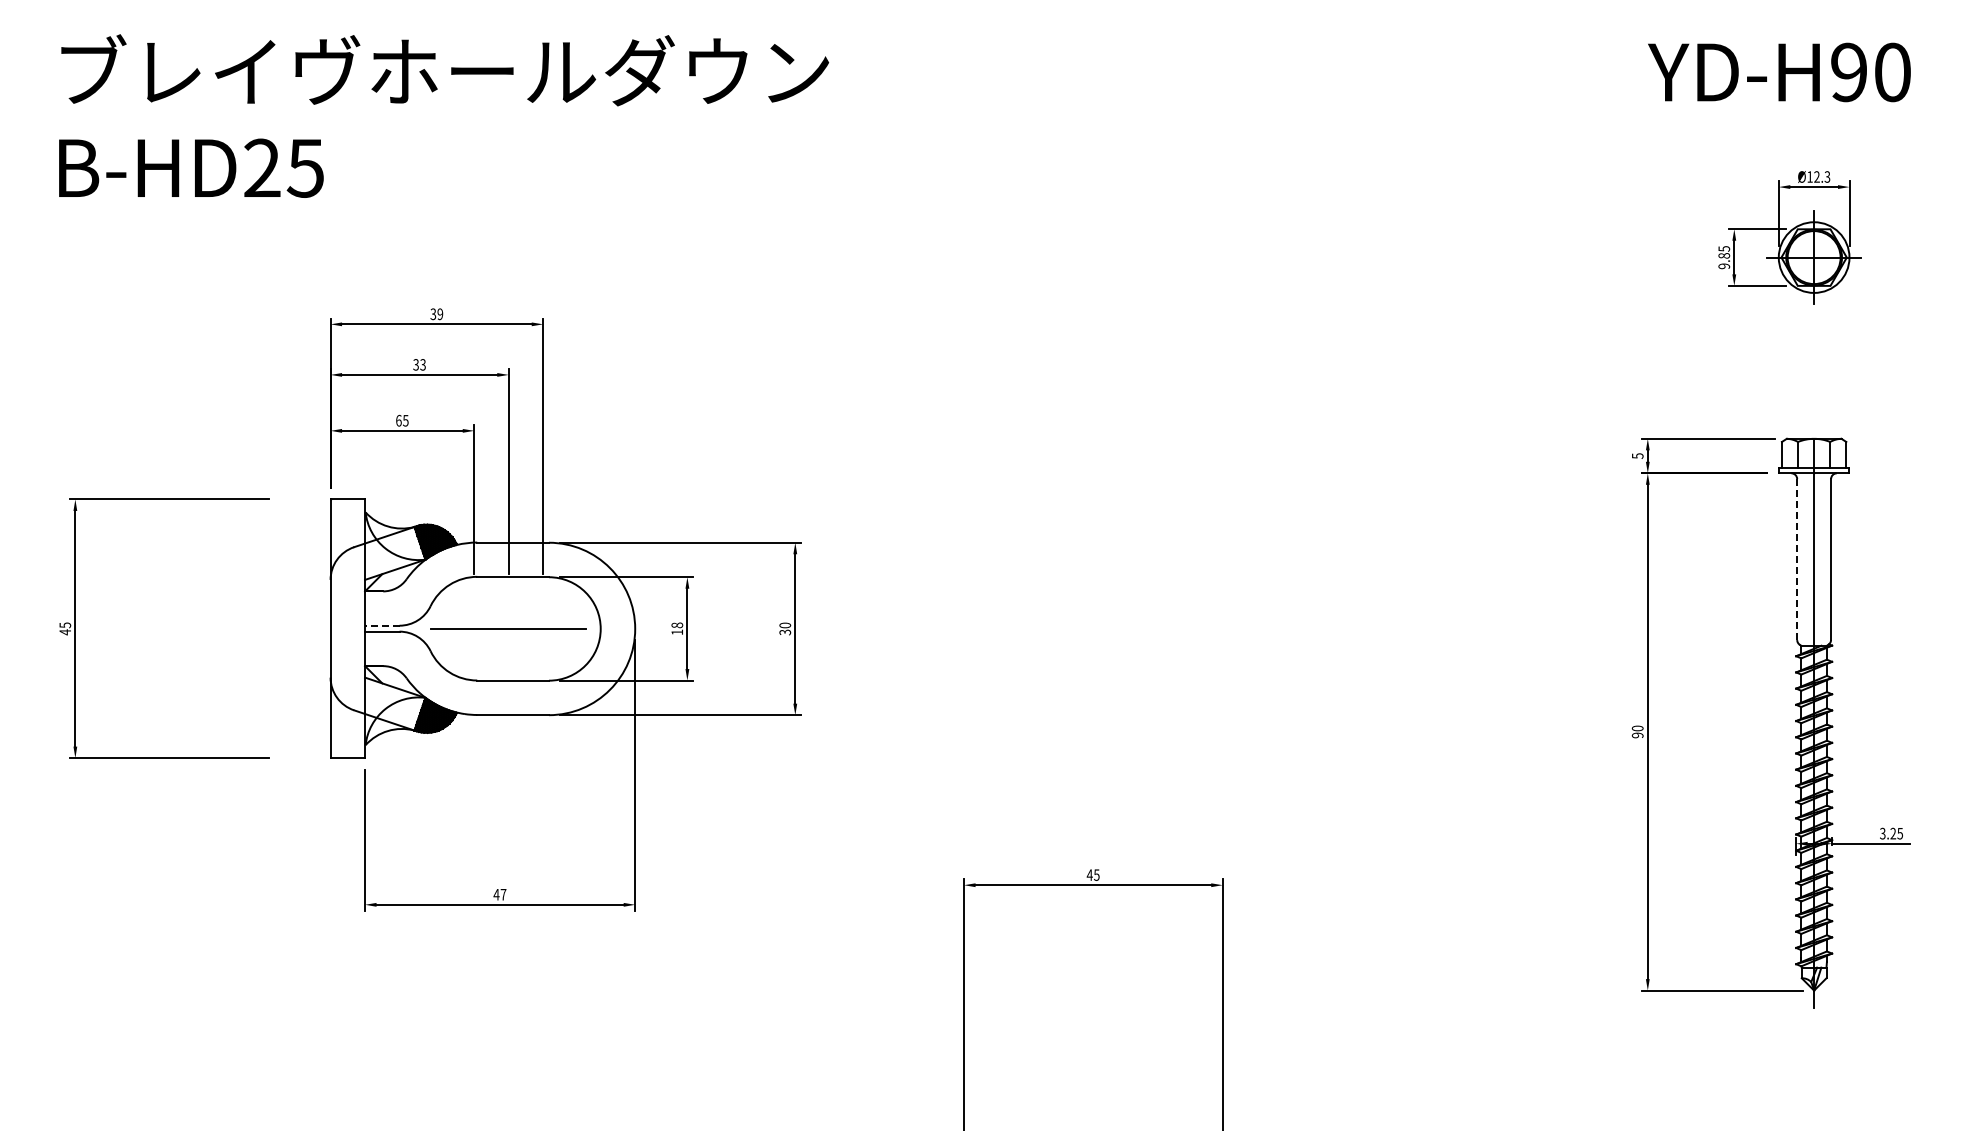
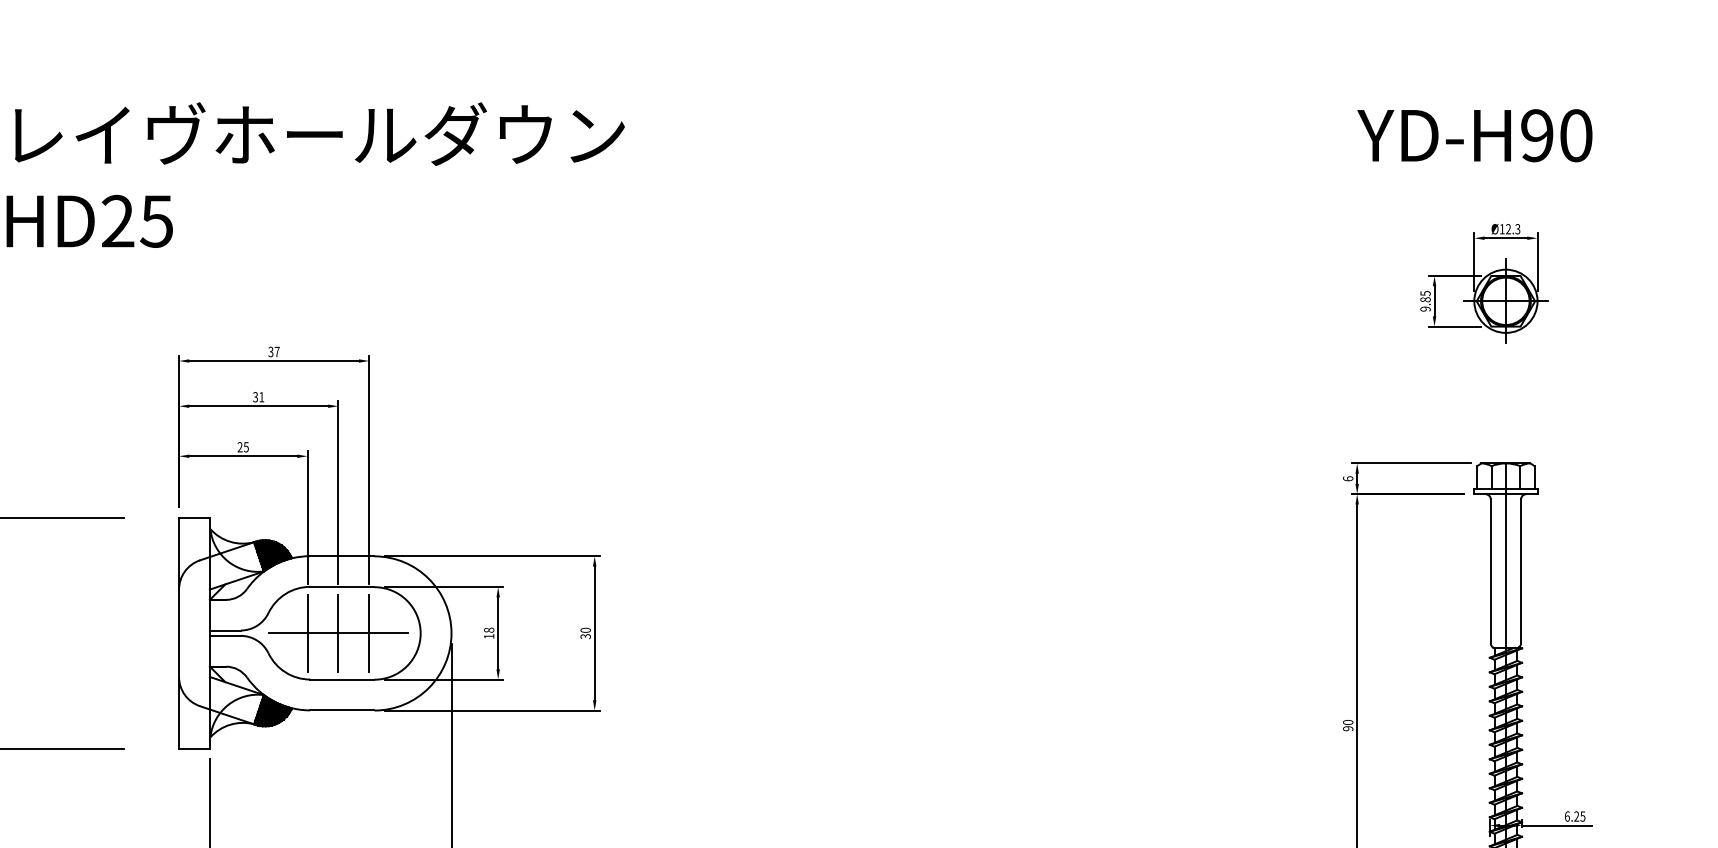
text: (440, 314) -> (277, 352), 39 -> 37
text: (422, 364) -> (261, 396), 33 -> 31
text: (398, 420) -> (239, 447), 65 -> 25
text: (1637, 455) -> (1347, 478), 5 -> 6
line: (1797, 559) -> (1491, 571), dashed -> solid
line: (381, 625) -> (224, 630), dashed -> solid
line: (474, 628) -> (307, 633), added
line: (508, 628) -> (338, 633), added
line: (543, 628) -> (369, 633), added
text: (1882, 833) -> (1567, 816), 3.25 -> 6.25

